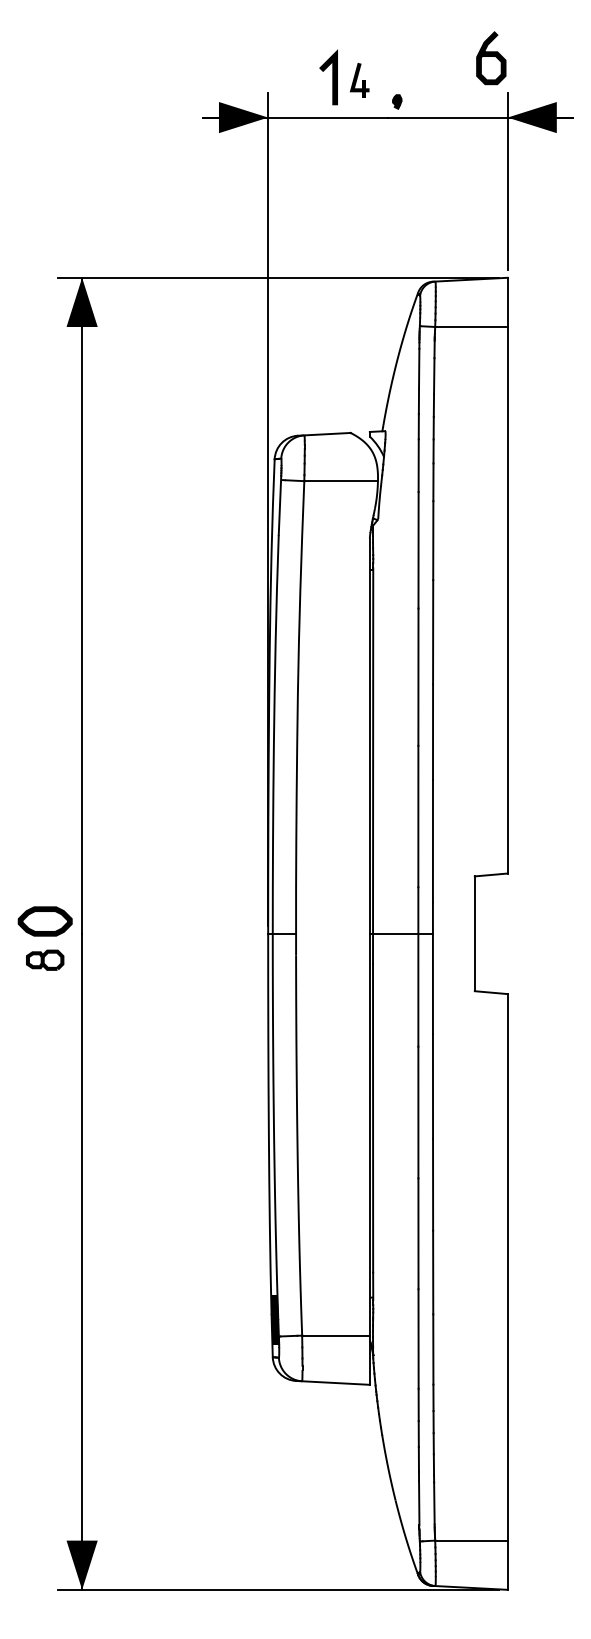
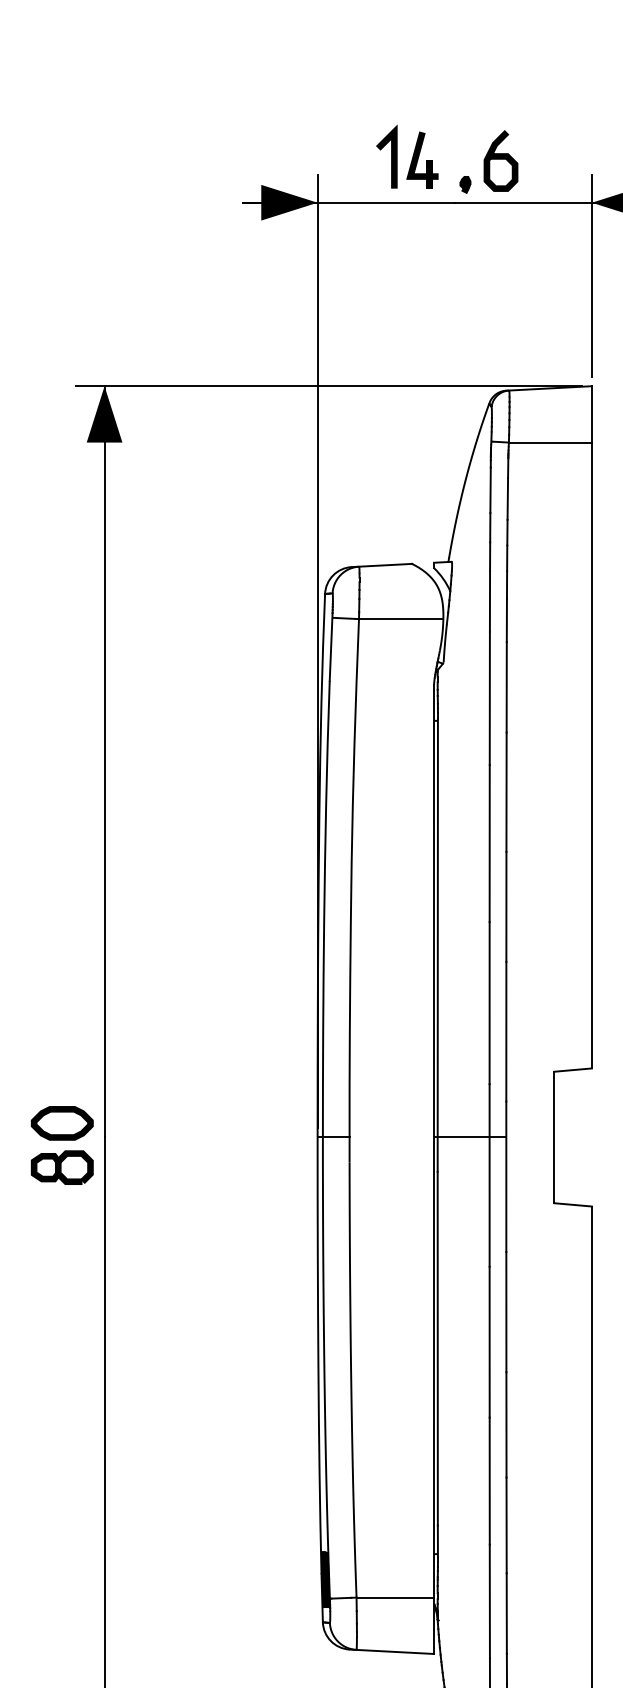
curve: (491, 56) -> (501, 159), moved
part: (359, 79) -> (422, 159), size x1.43
part: (44, 960) -> (61, 1168), size x1.43

